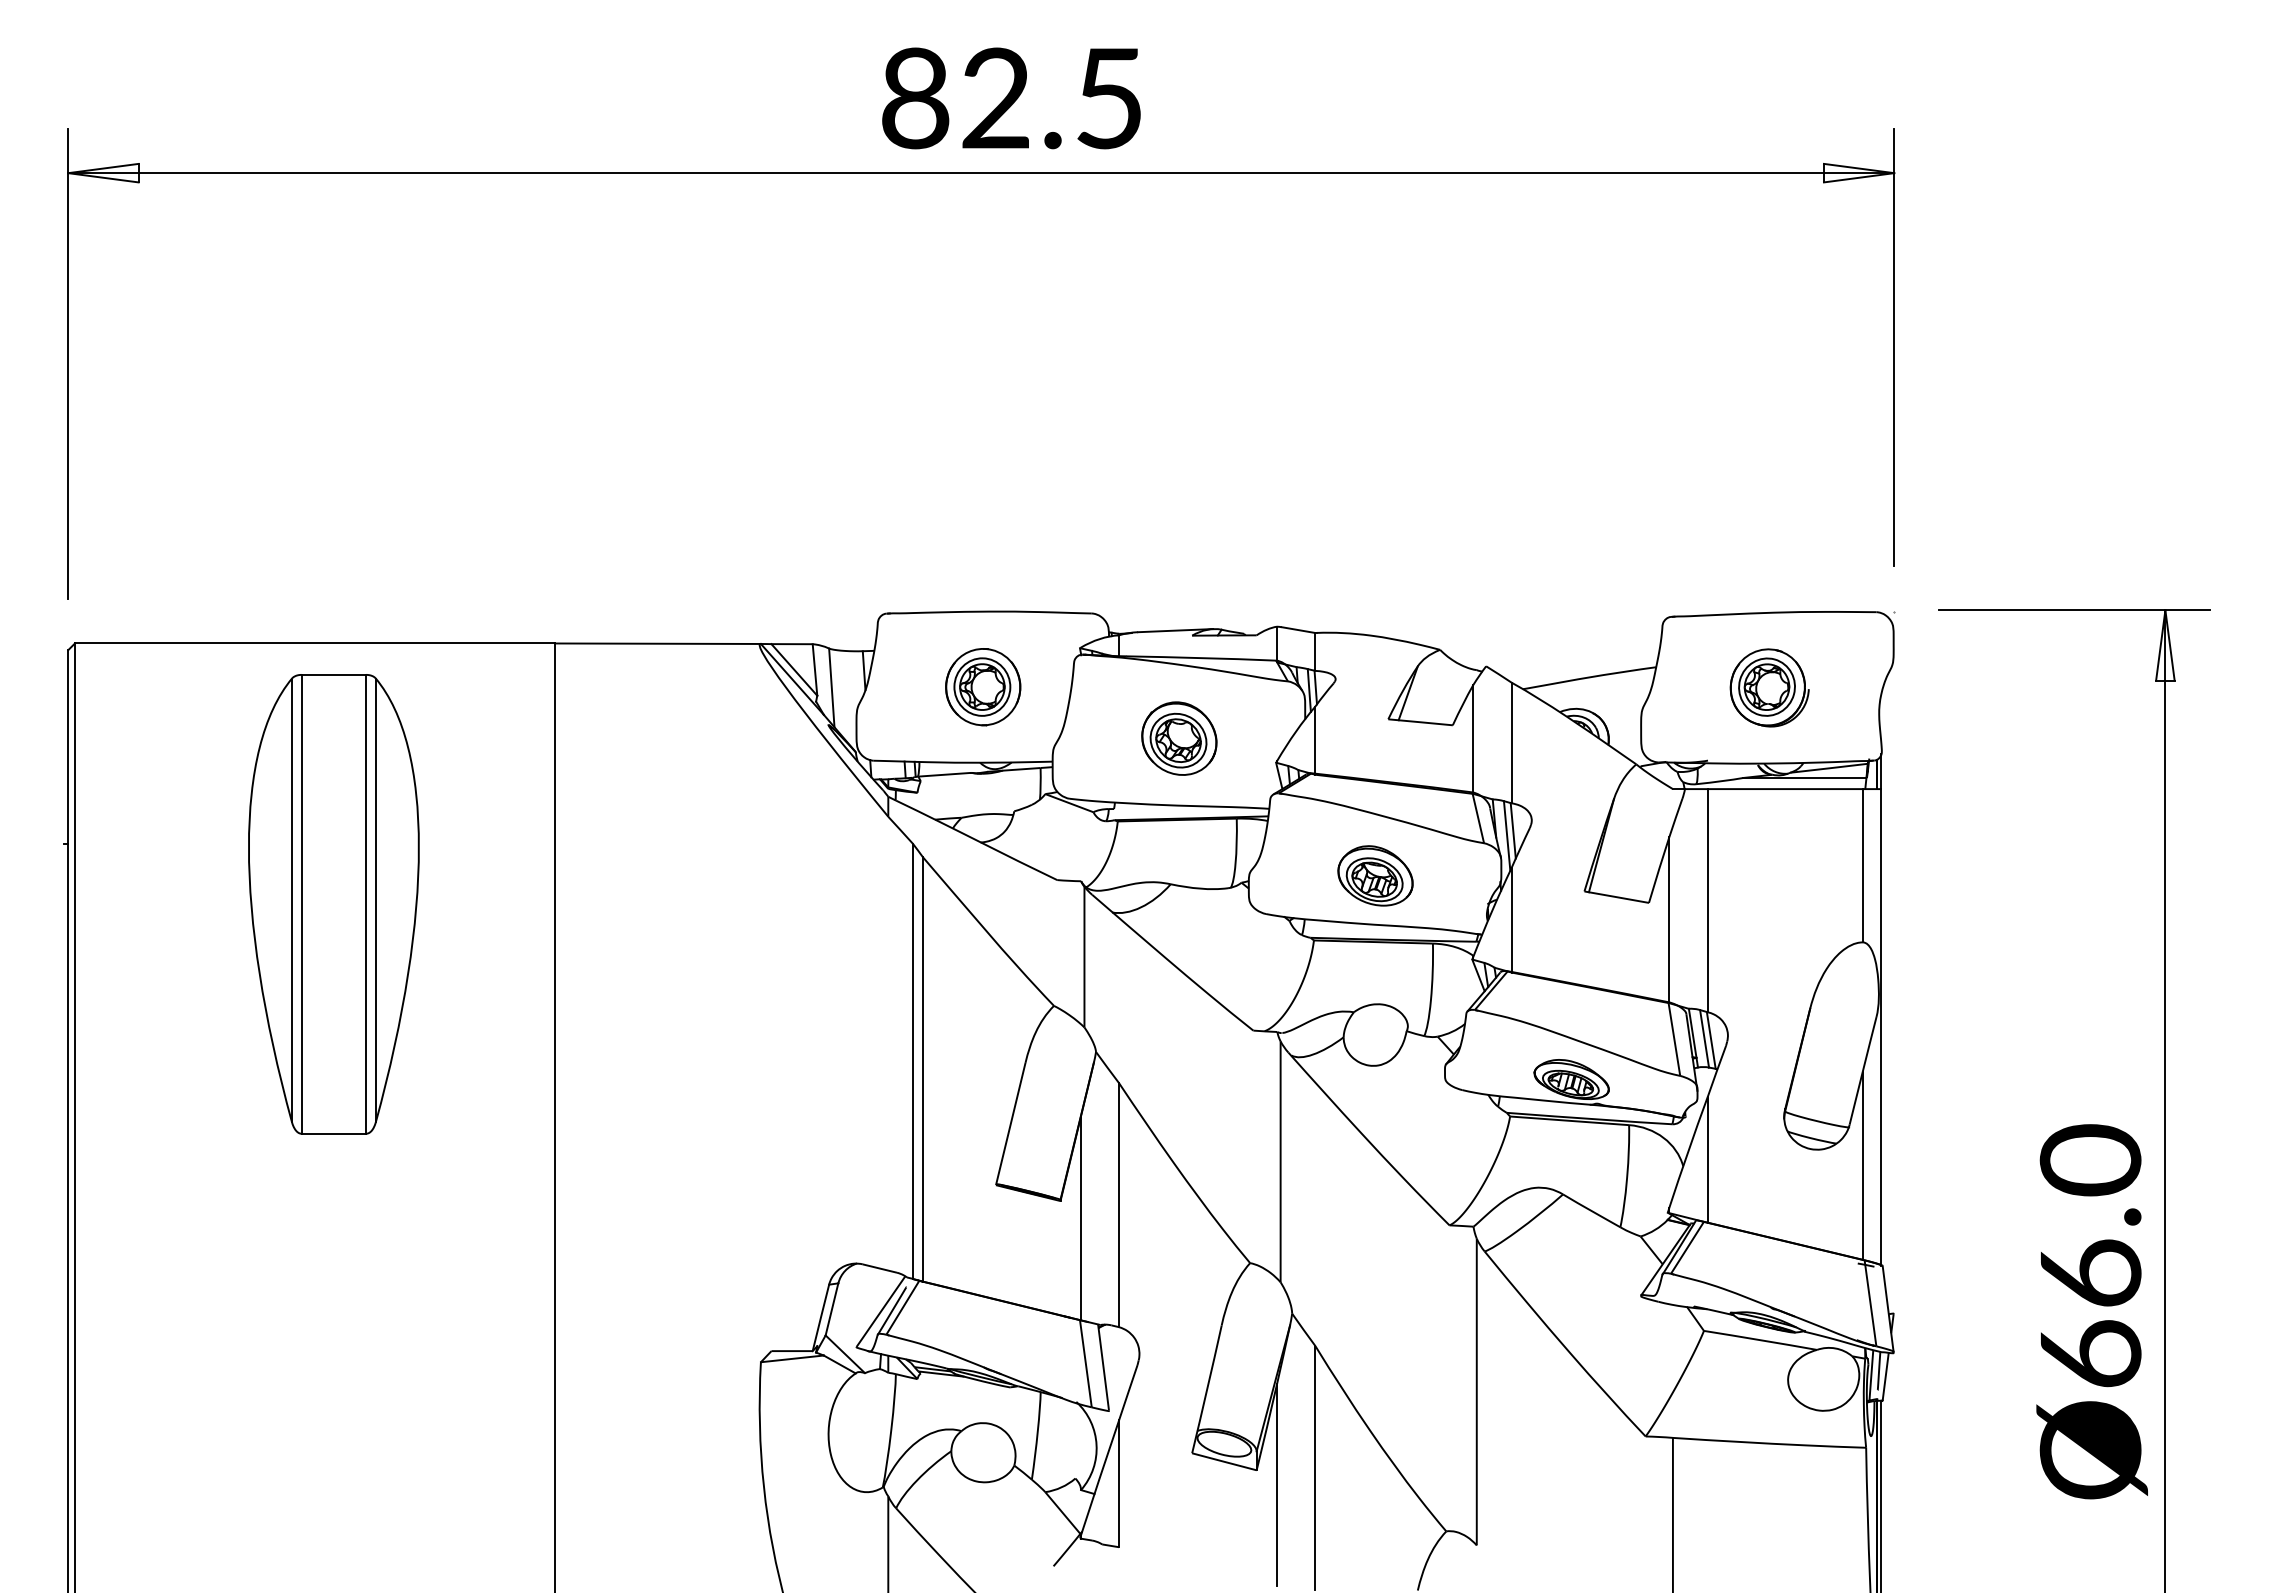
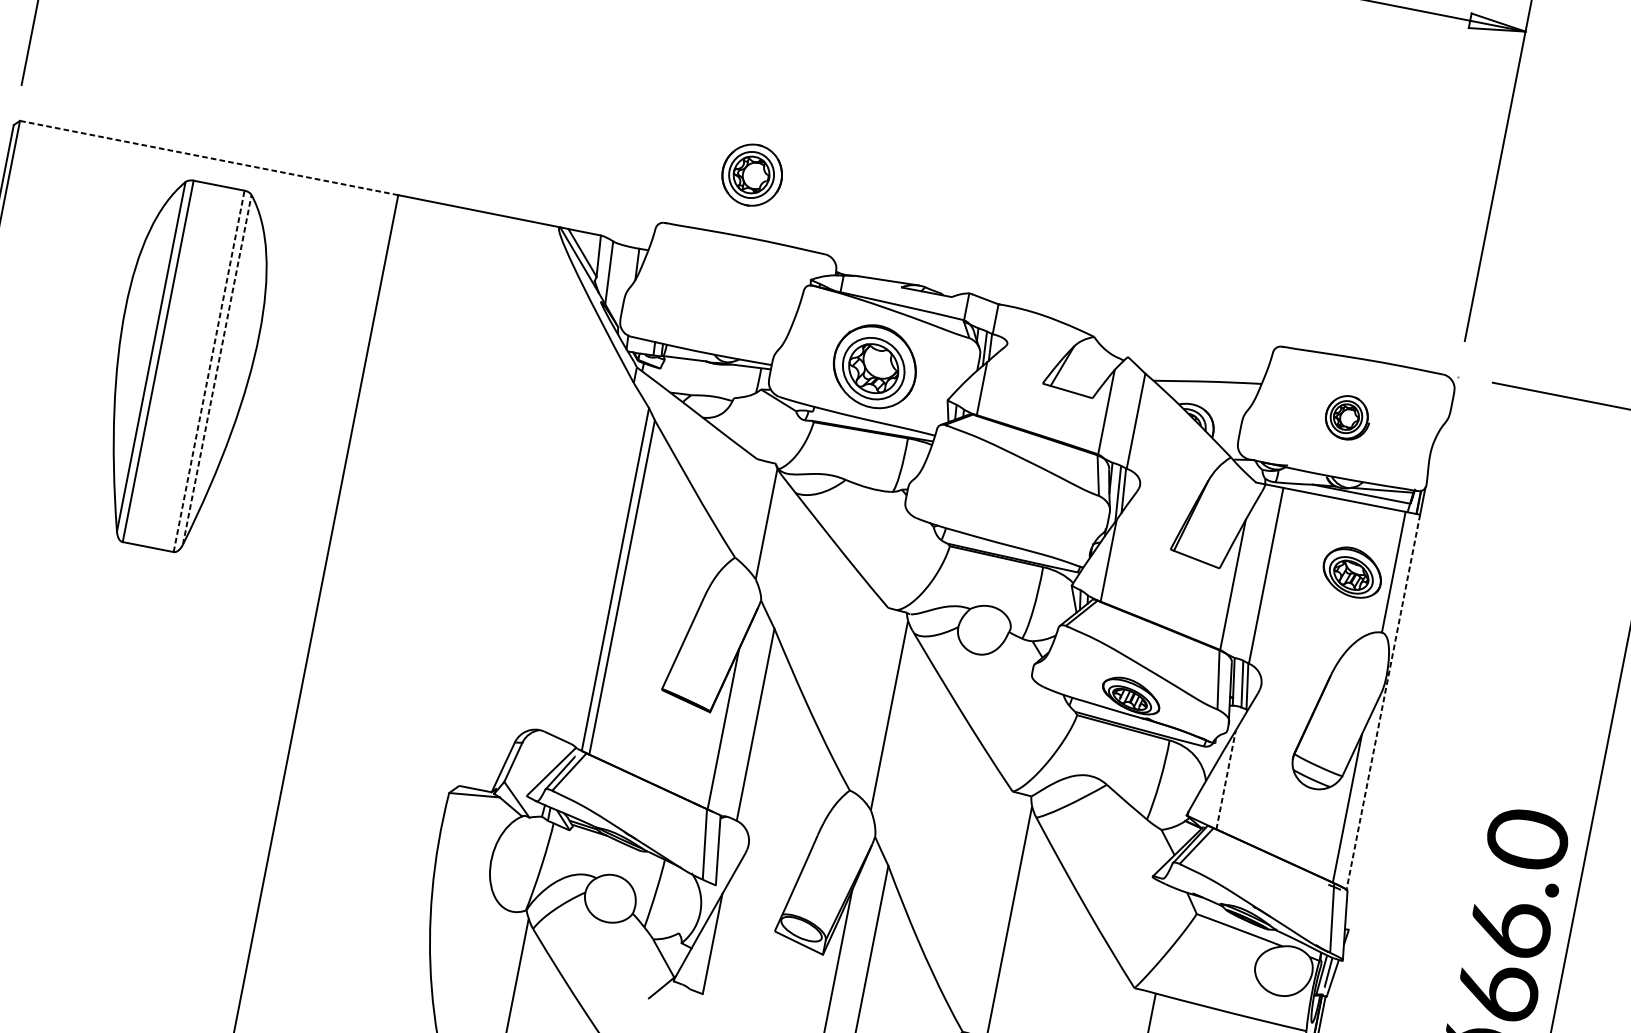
line: (314, 643) -> (208, 157), solid -> dashed
part: (983, 687) -> (752, 175), moved
part: (1769, 687) -> (1347, 417), size x0.7
part: (1179, 738) -> (875, 366), size x1.4
part: (1375, 875) -> (1352, 572), moved
line: (375, 900) -> (217, 369), solid -> dashed
line: (366, 903) -> (209, 370), solid -> dashed
line: (1881, 1027) -> (1383, 702), solid -> dashed
line: (1707, 1160) -> (1225, 780), solid -> dashed

